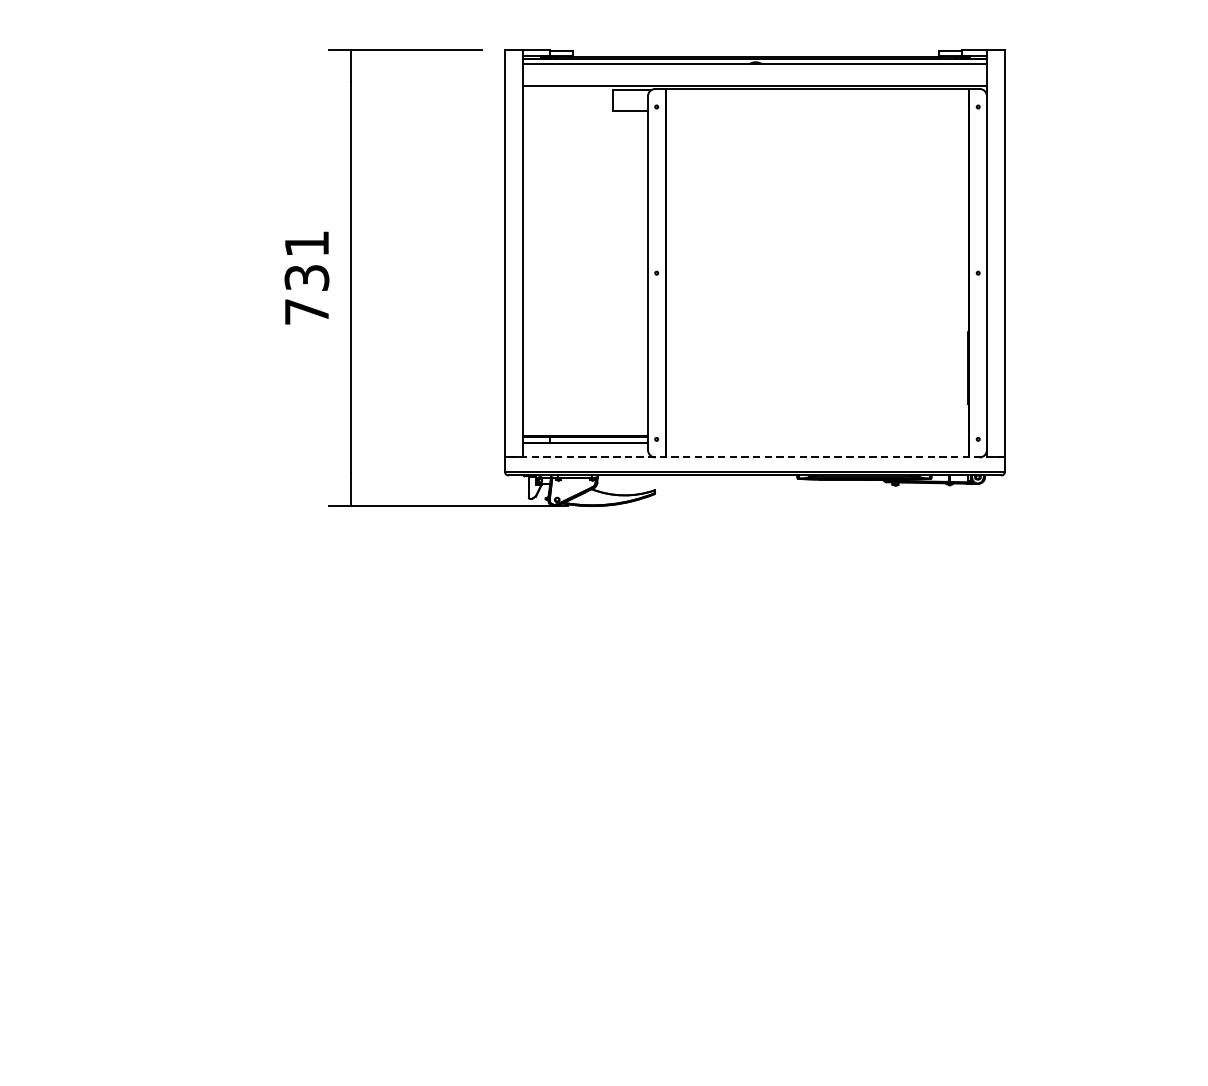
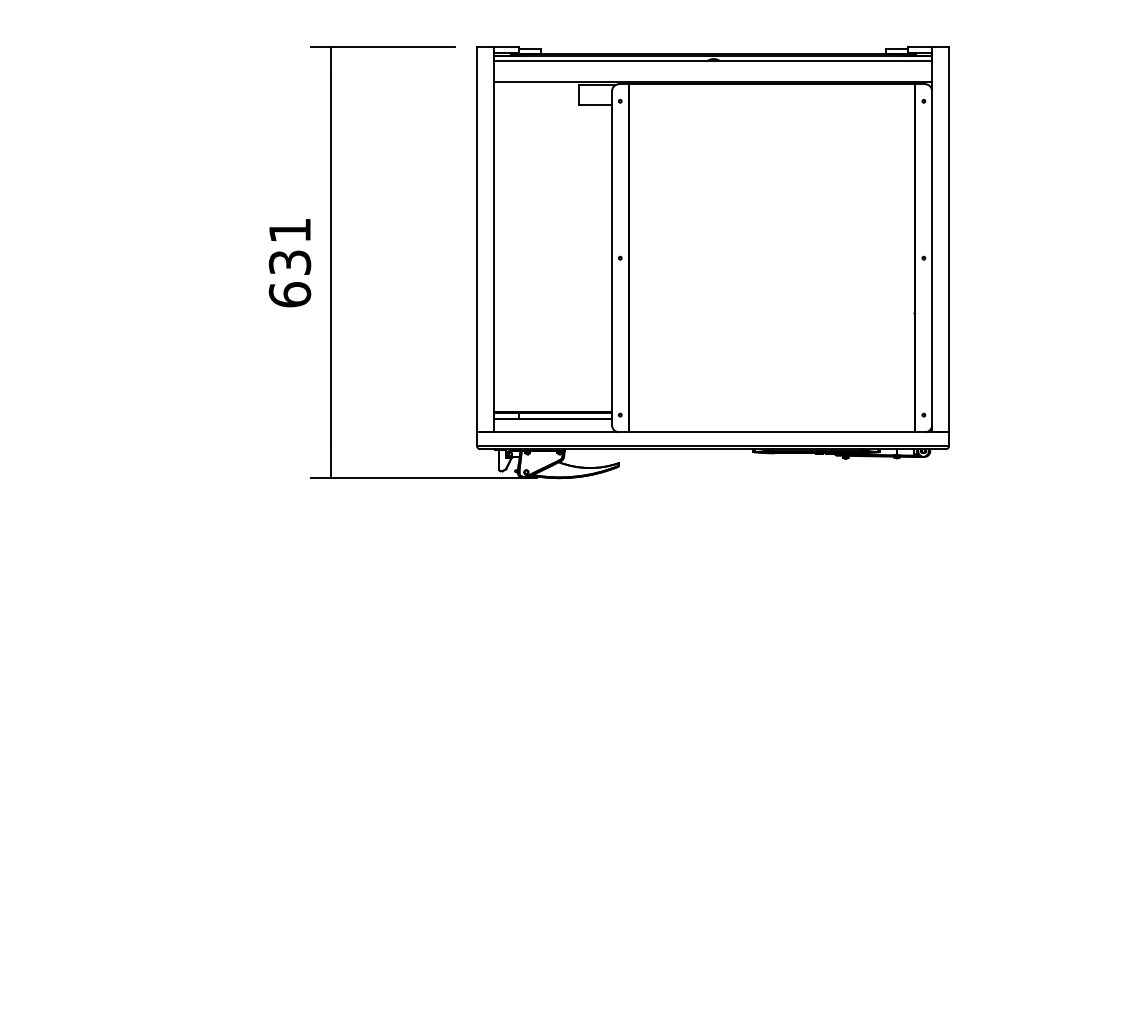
text: (306, 311) -> (289, 294), 731 -> 631
line: (754, 457) -> (712, 432), dashed -> solid

